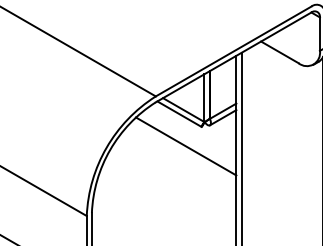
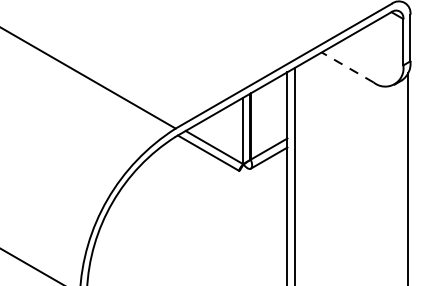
line: (279, 52) -> (347, 67), solid -> dashed
line: (185, 146) -> (216, 198), removed

